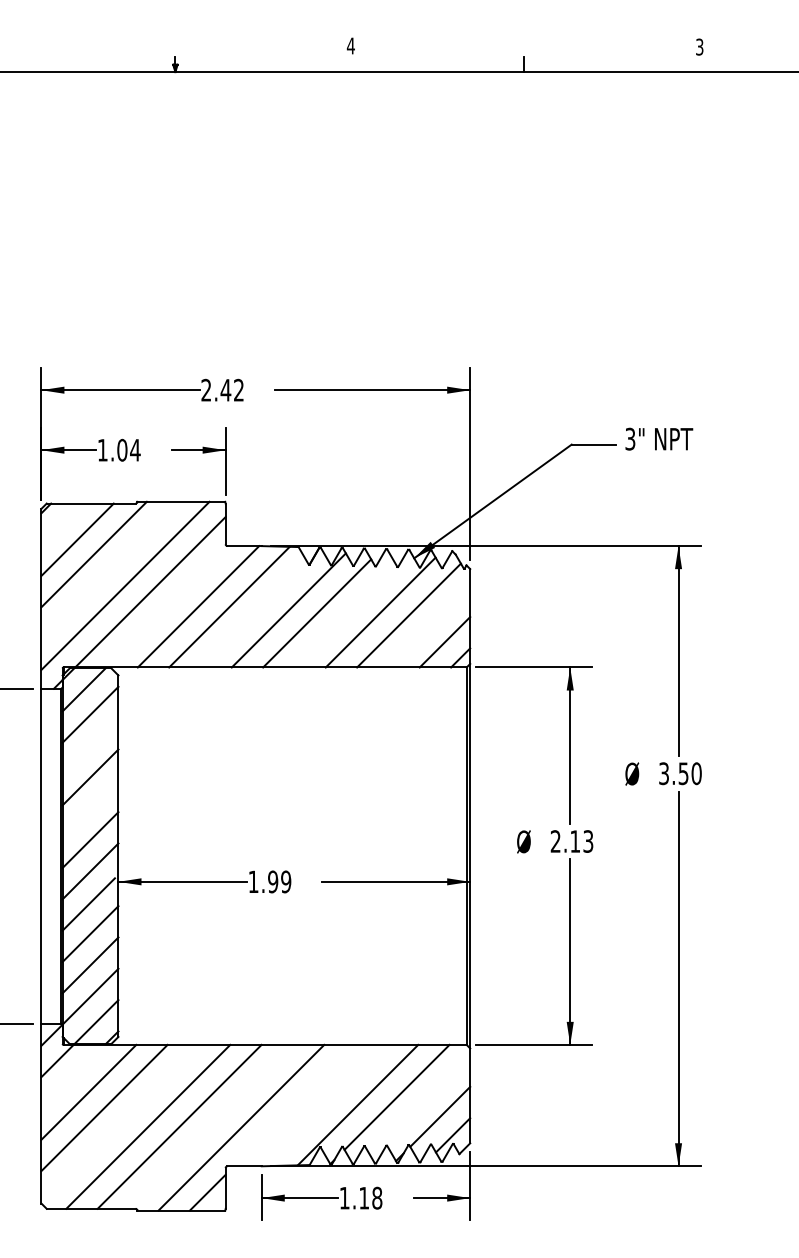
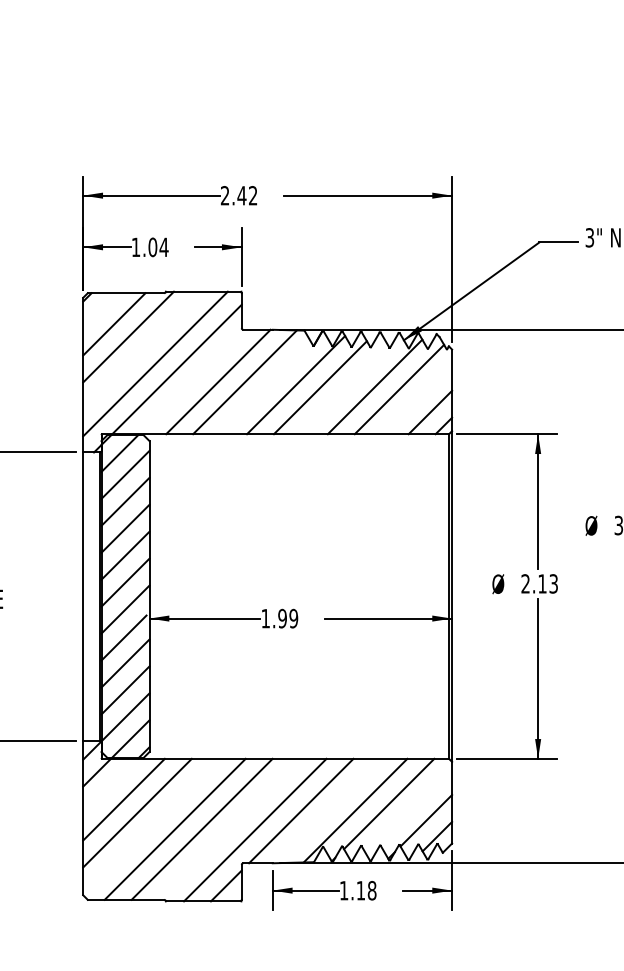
line: (90, 746) -> (125, 502), added
line: (90, 808) -> (125, 555), added
line: (294, 1105) -> (300, 810), added

